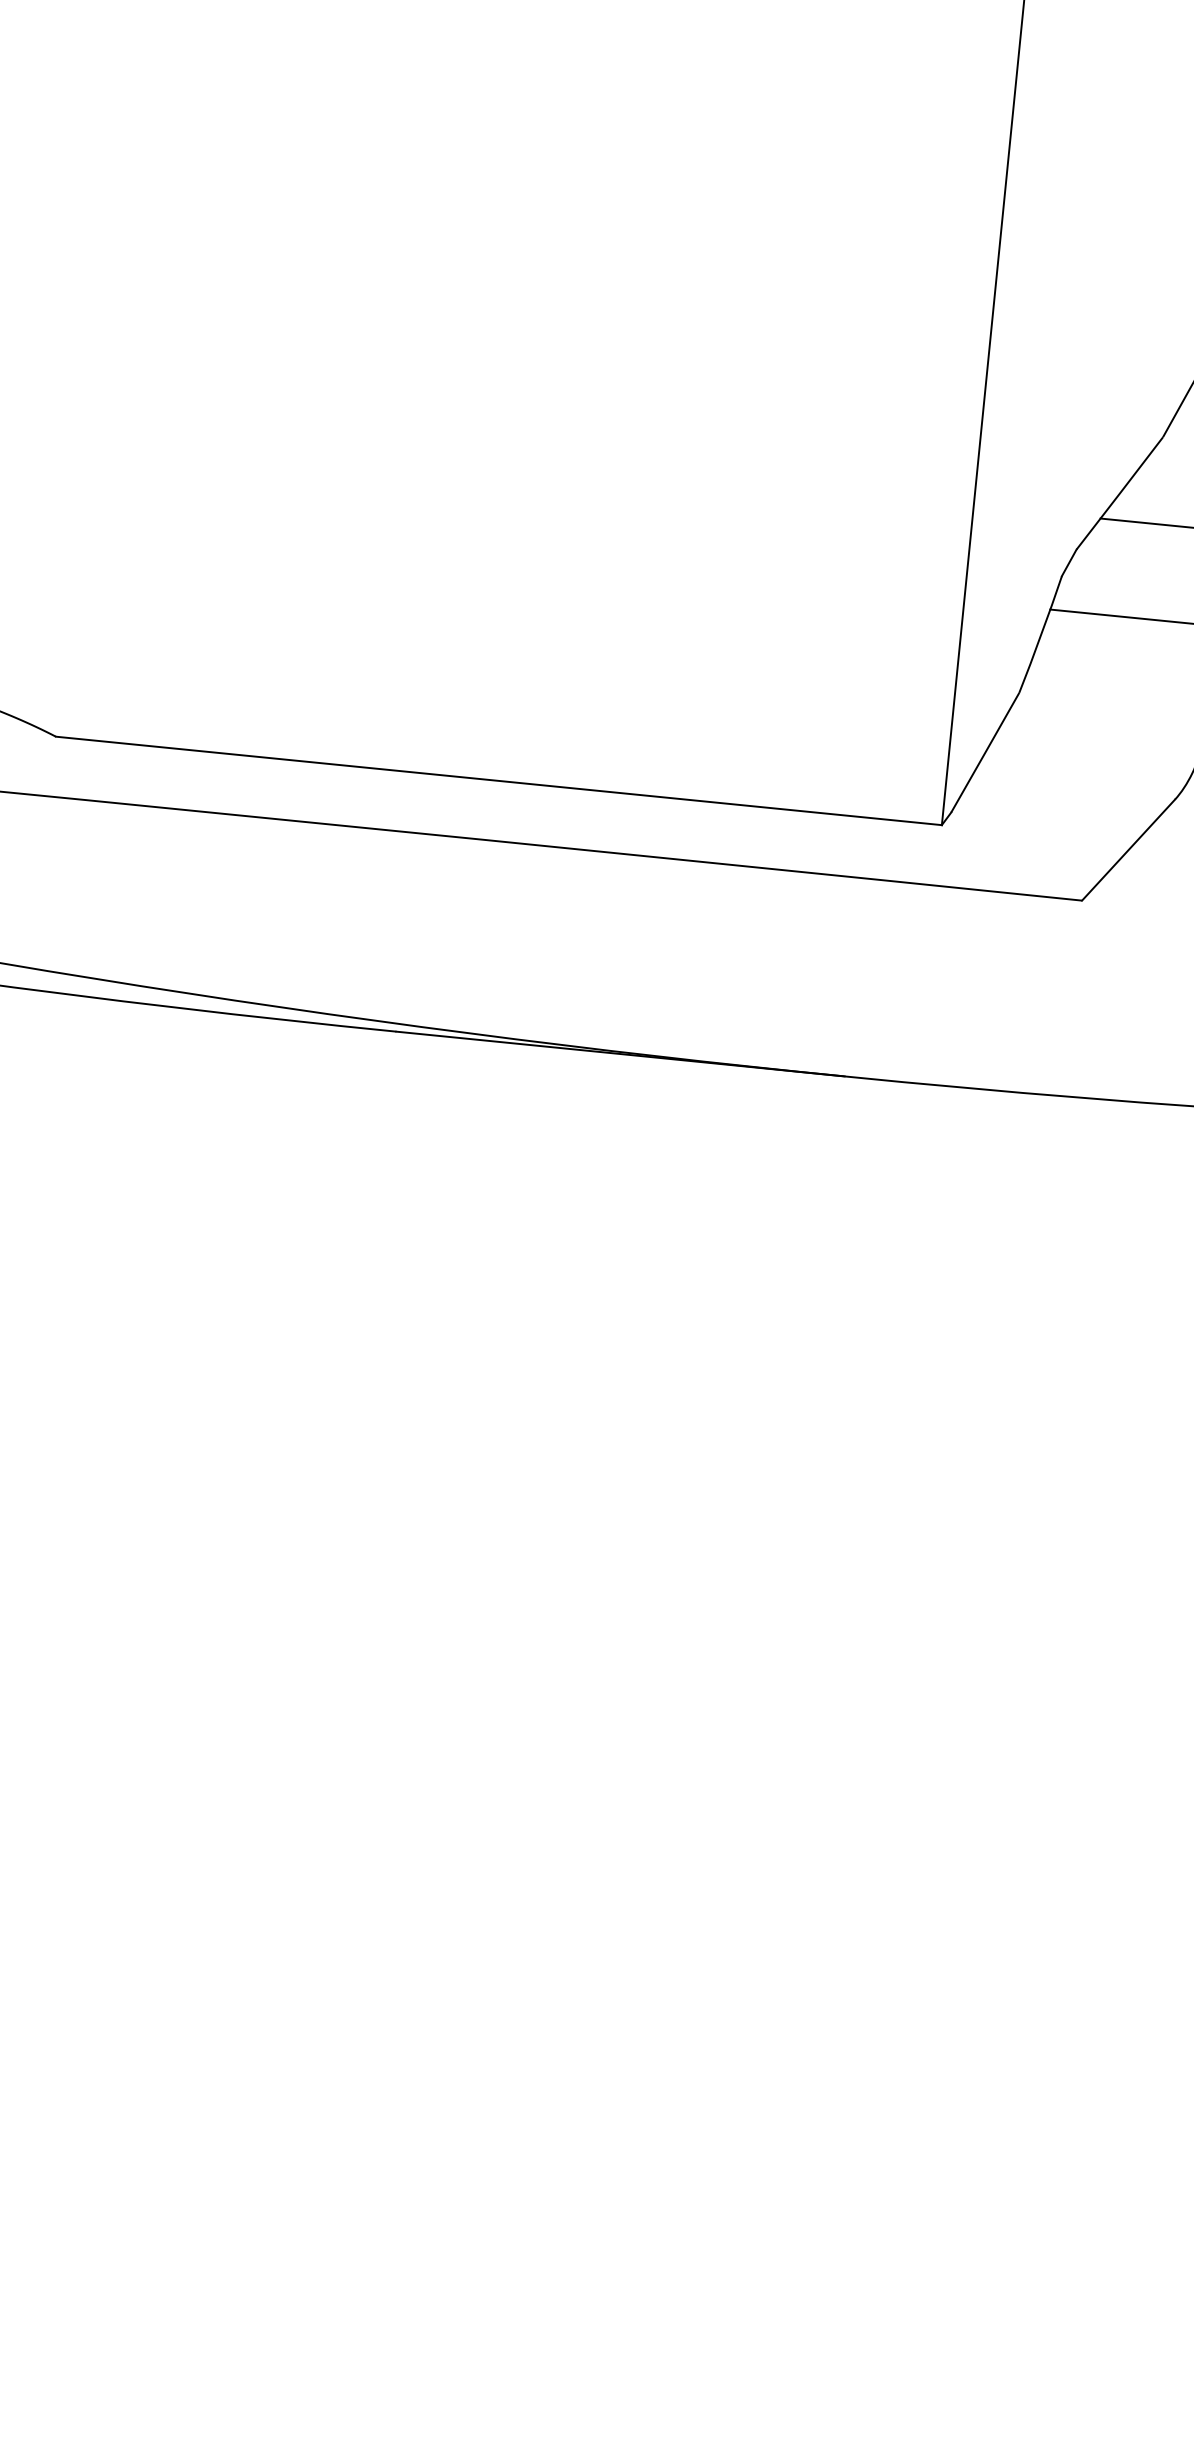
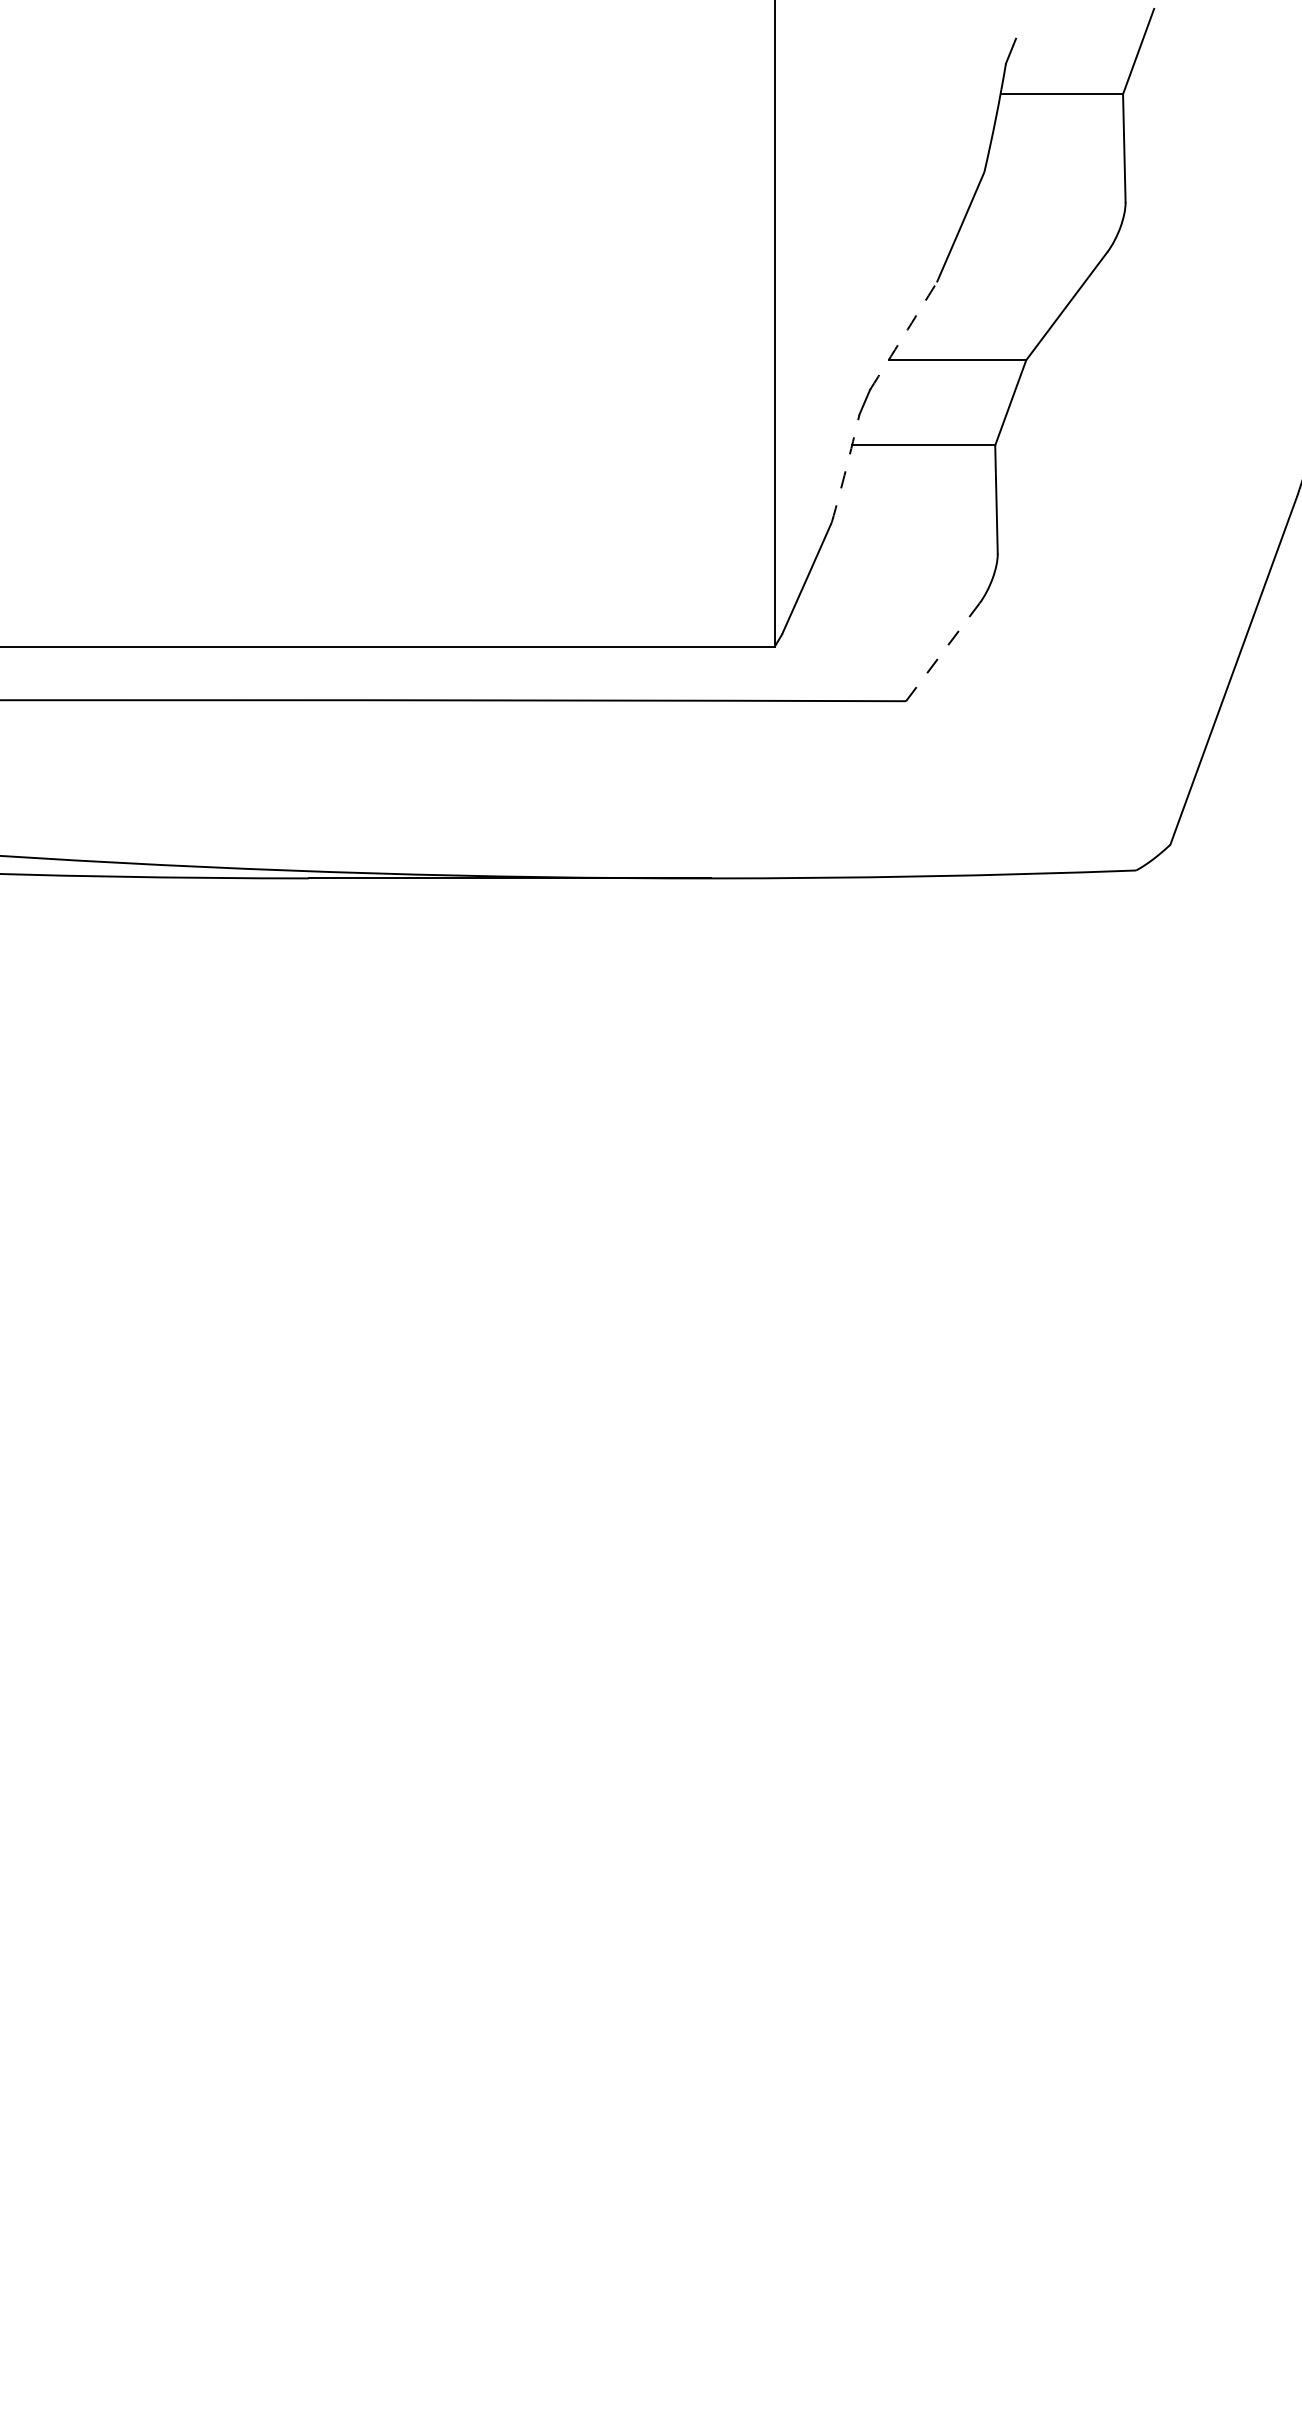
arc: (1119, 493) -> (903, 336), solid -> dashed
arc: (1041, 634) -> (846, 468), solid -> dashed
line: (1129, 849) -> (943, 651), solid -> dashed

